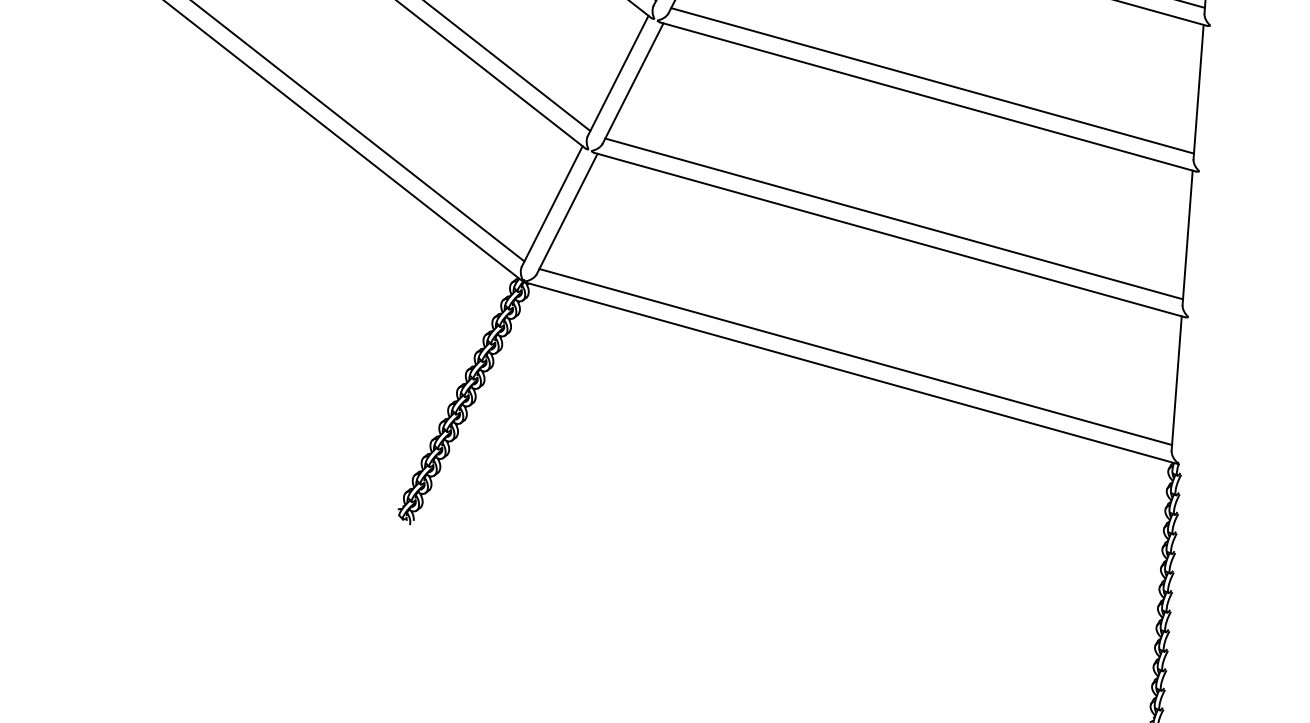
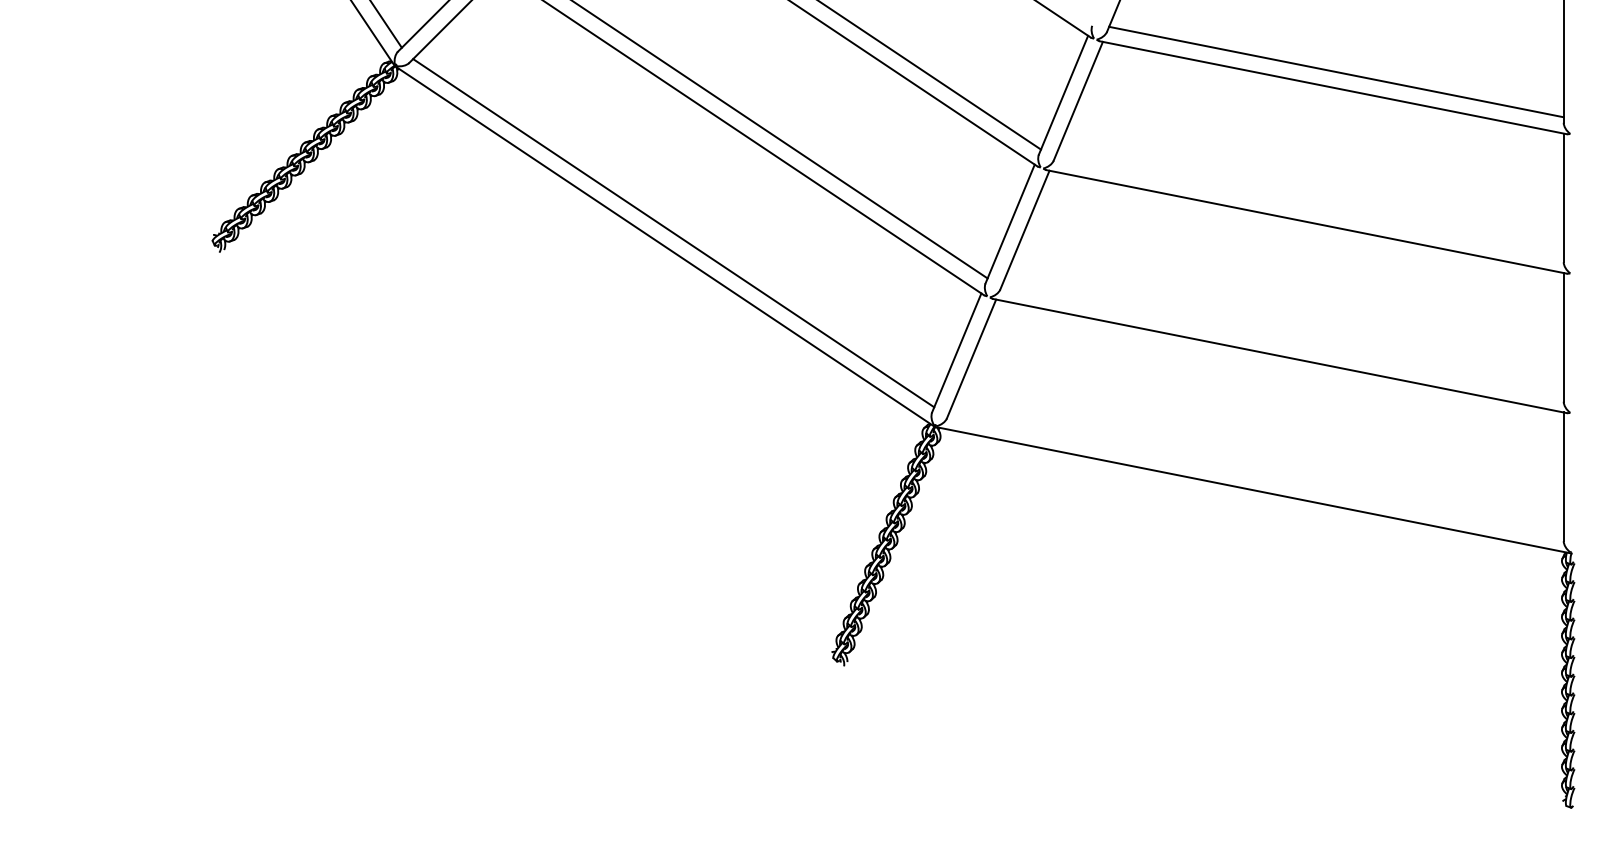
line: (932, 80) -> (1309, 205), removed
line: (893, 219) -> (1282, 340), removed
line: (855, 357) -> (1256, 474), removed

